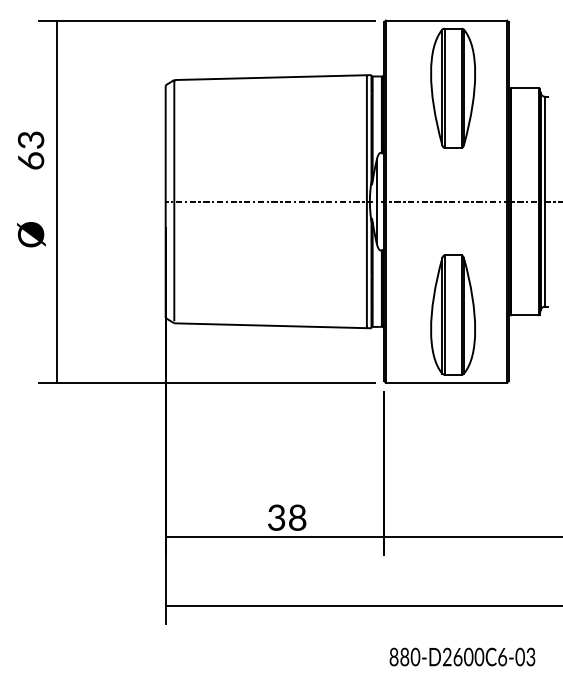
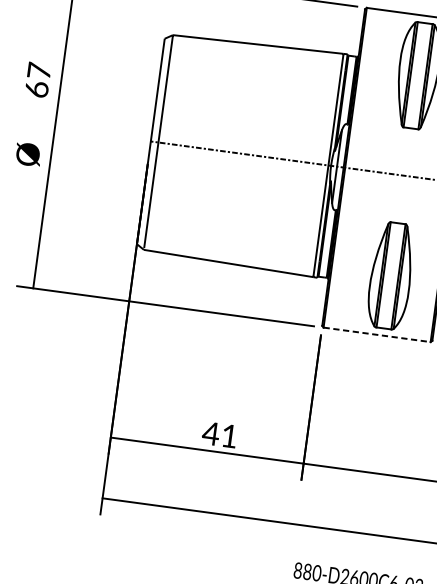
text: (30, 139) -> (38, 70), 63 -> 67
line: (446, 382) -> (377, 334), solid -> dashed
text: (286, 517) -> (219, 434), 38 -> 41

